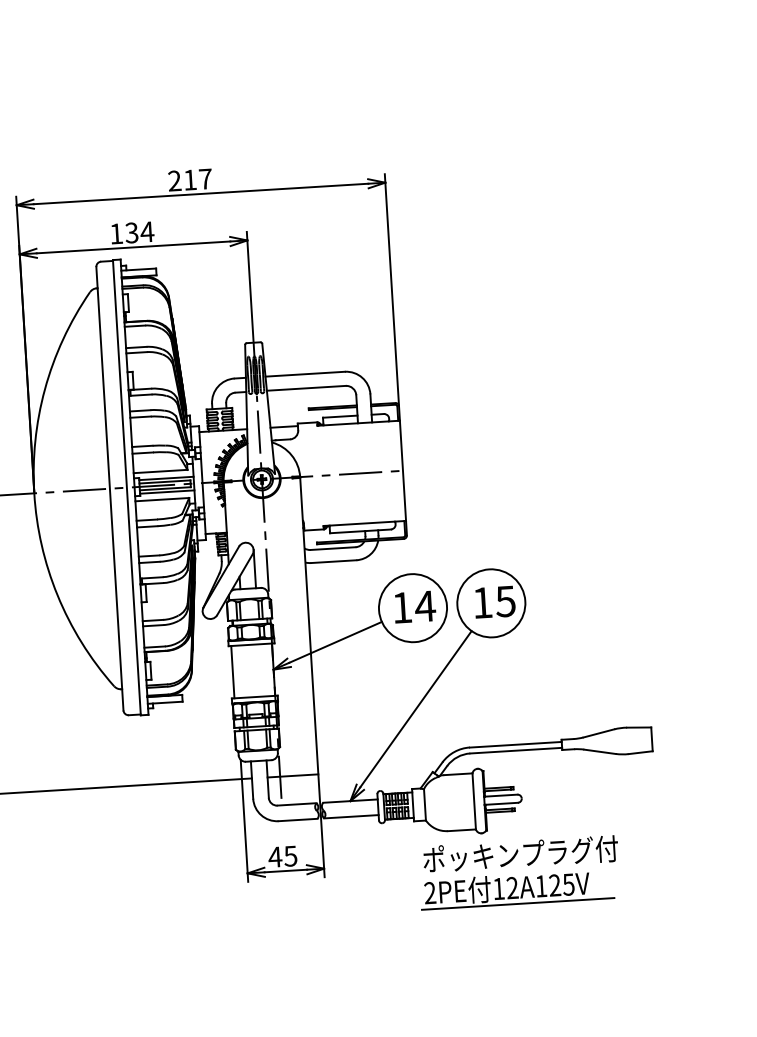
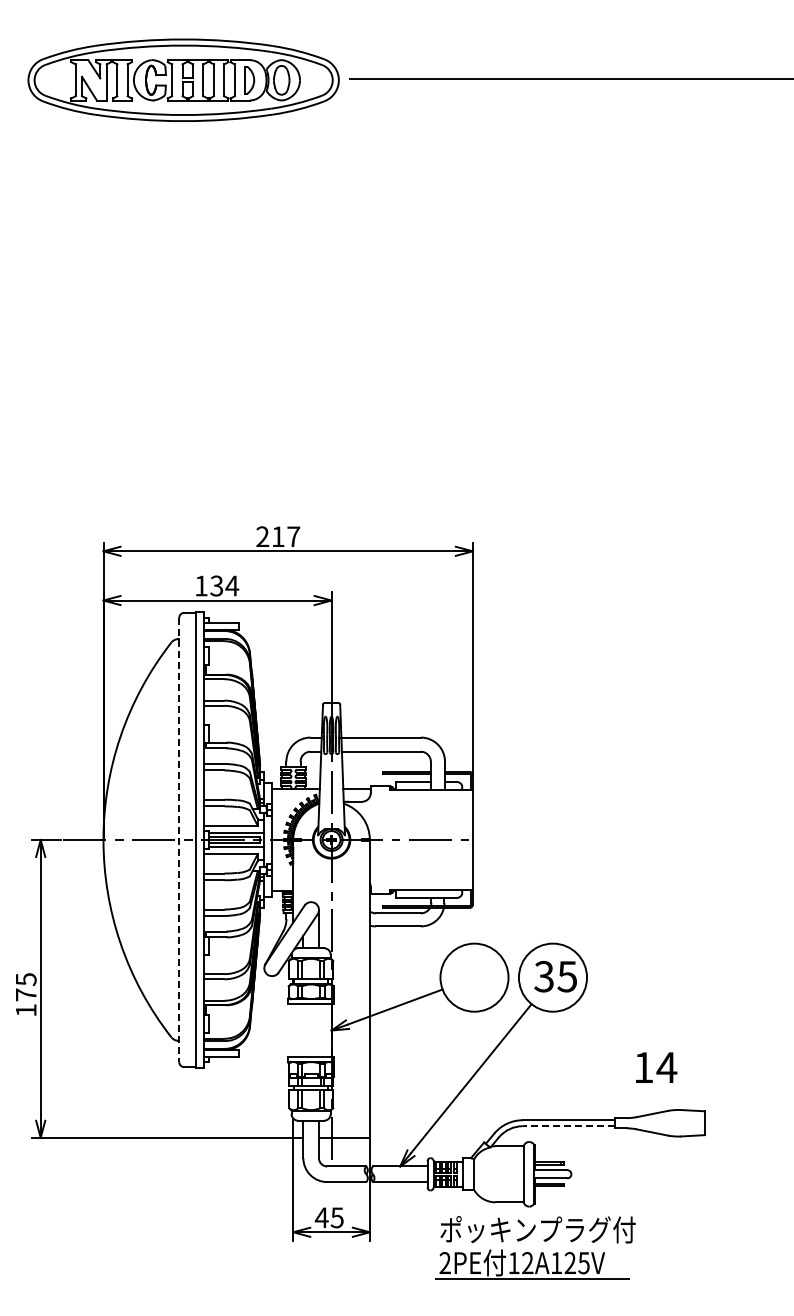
line: (110, 489) -> (179, 840), solid -> dashed
text: (481, 602) -> (543, 976), 15 -> 35
text: (414, 606) -> (656, 1067), moved
line: (232, 672) -> (290, 1030), removed
line: (515, 750) -> (568, 1126), solid -> dashed
part: (513, 877) -> (529, 1252), moved

